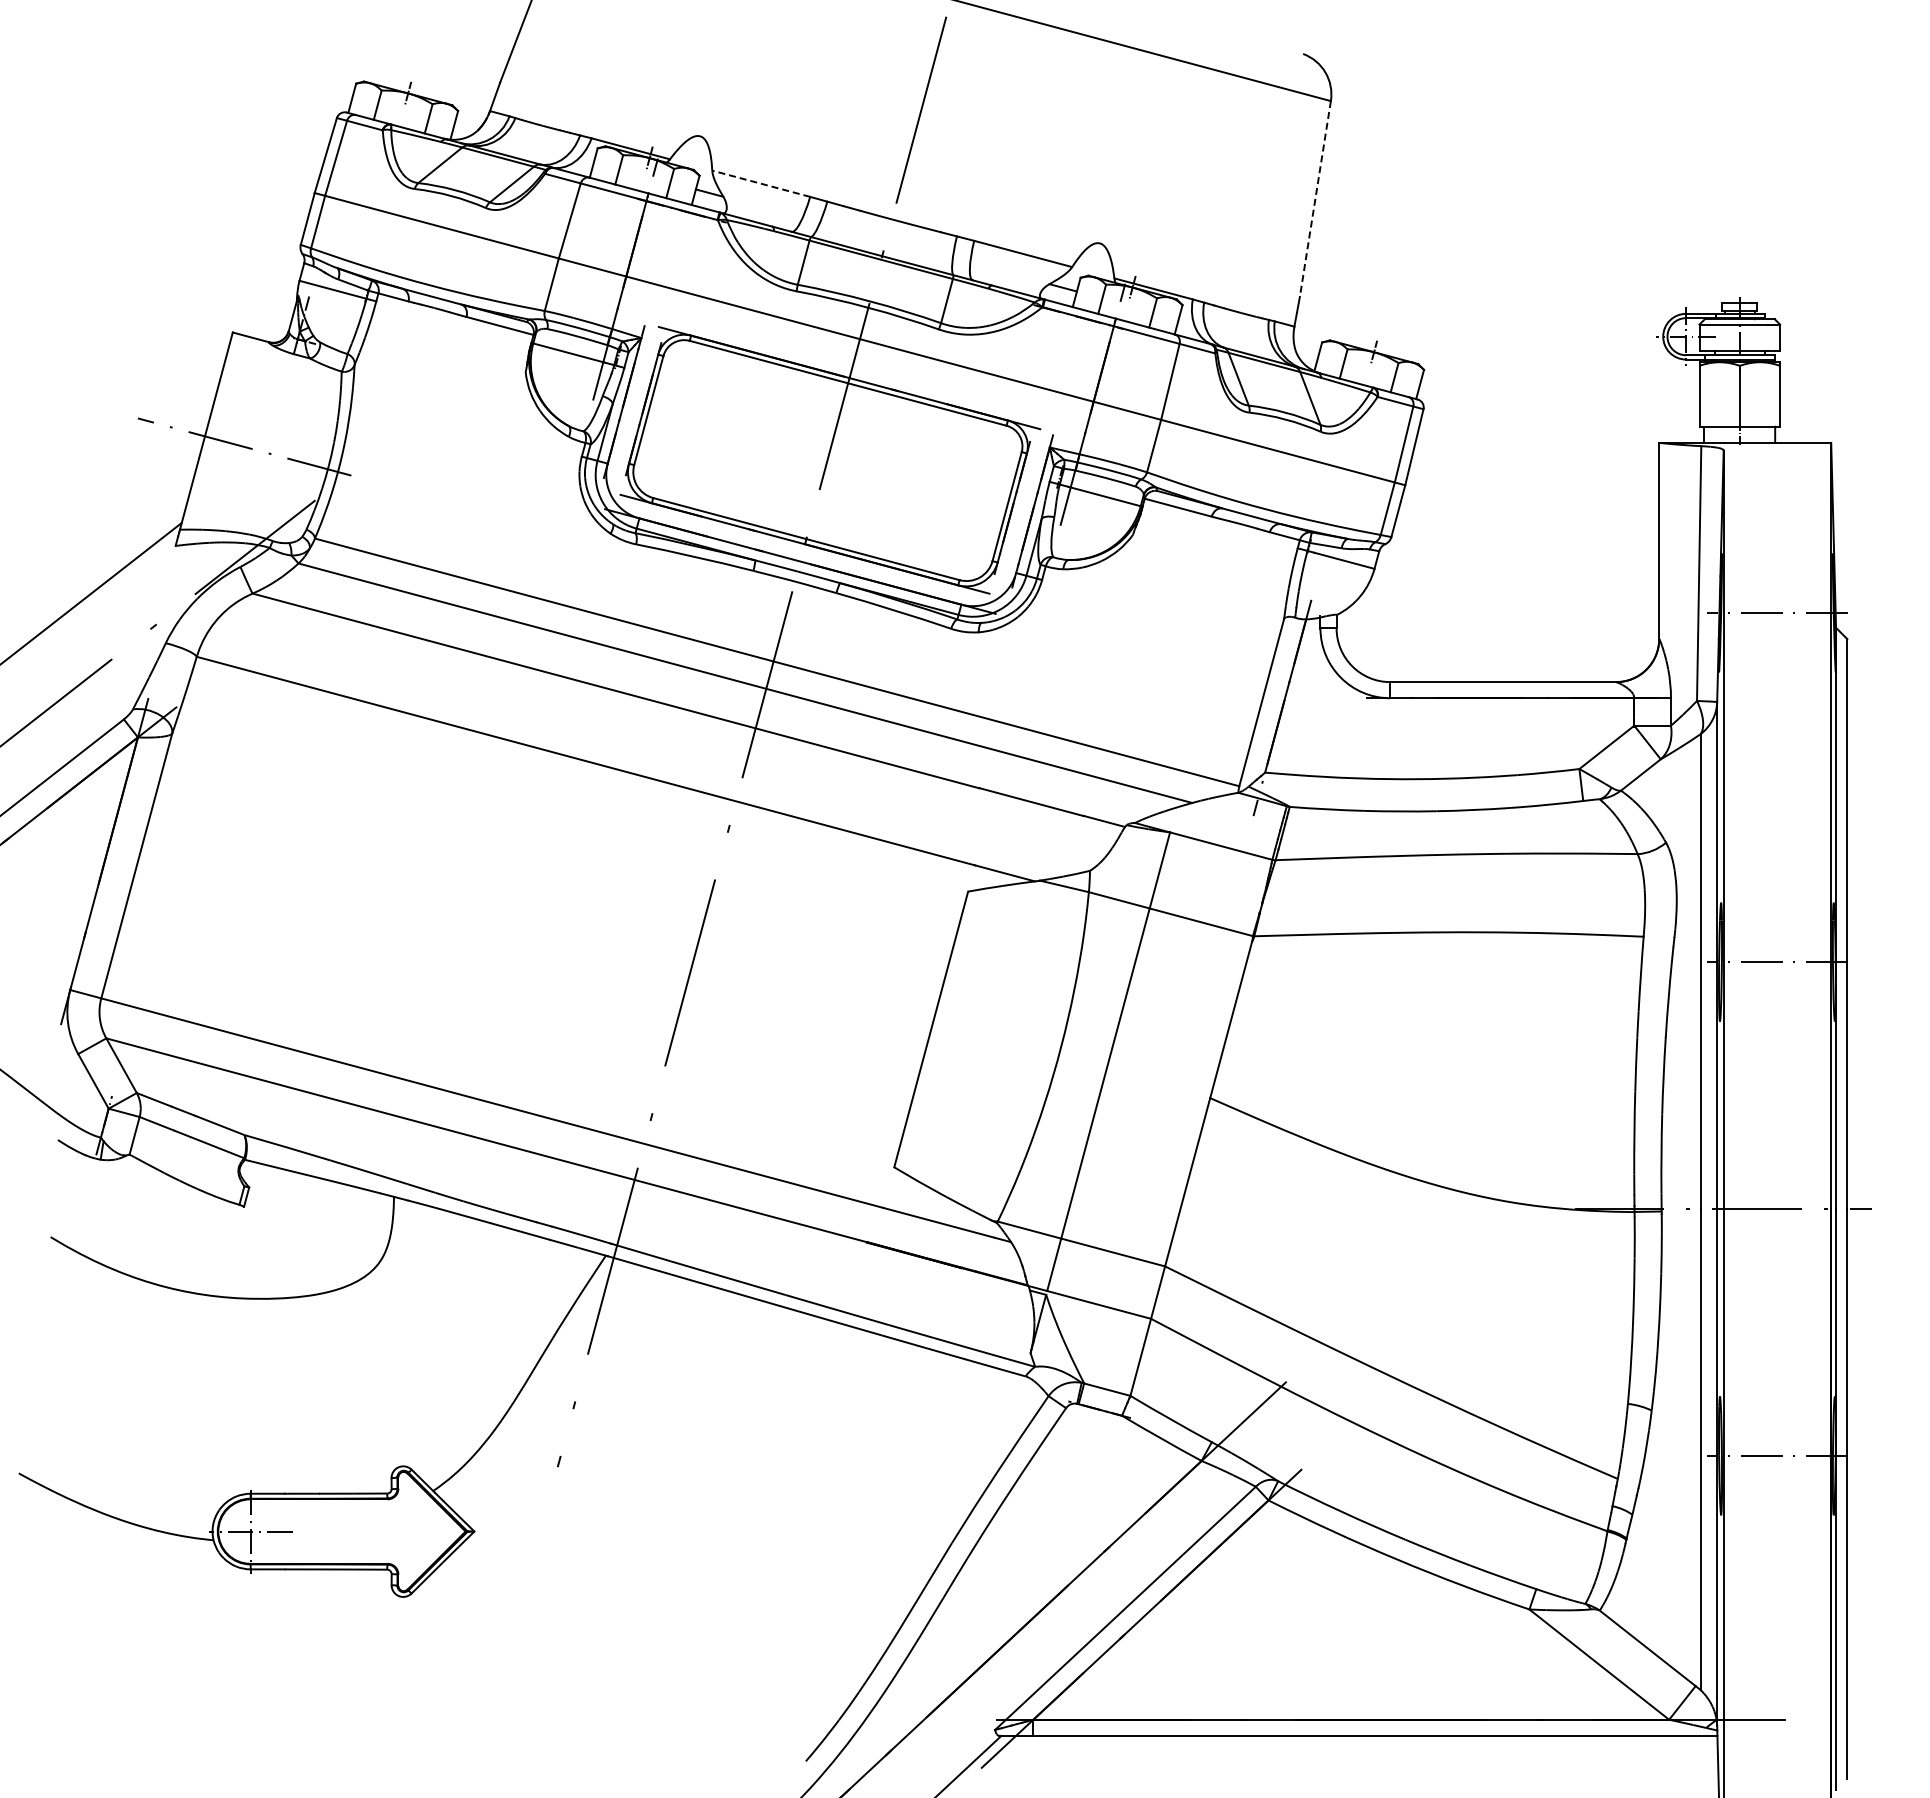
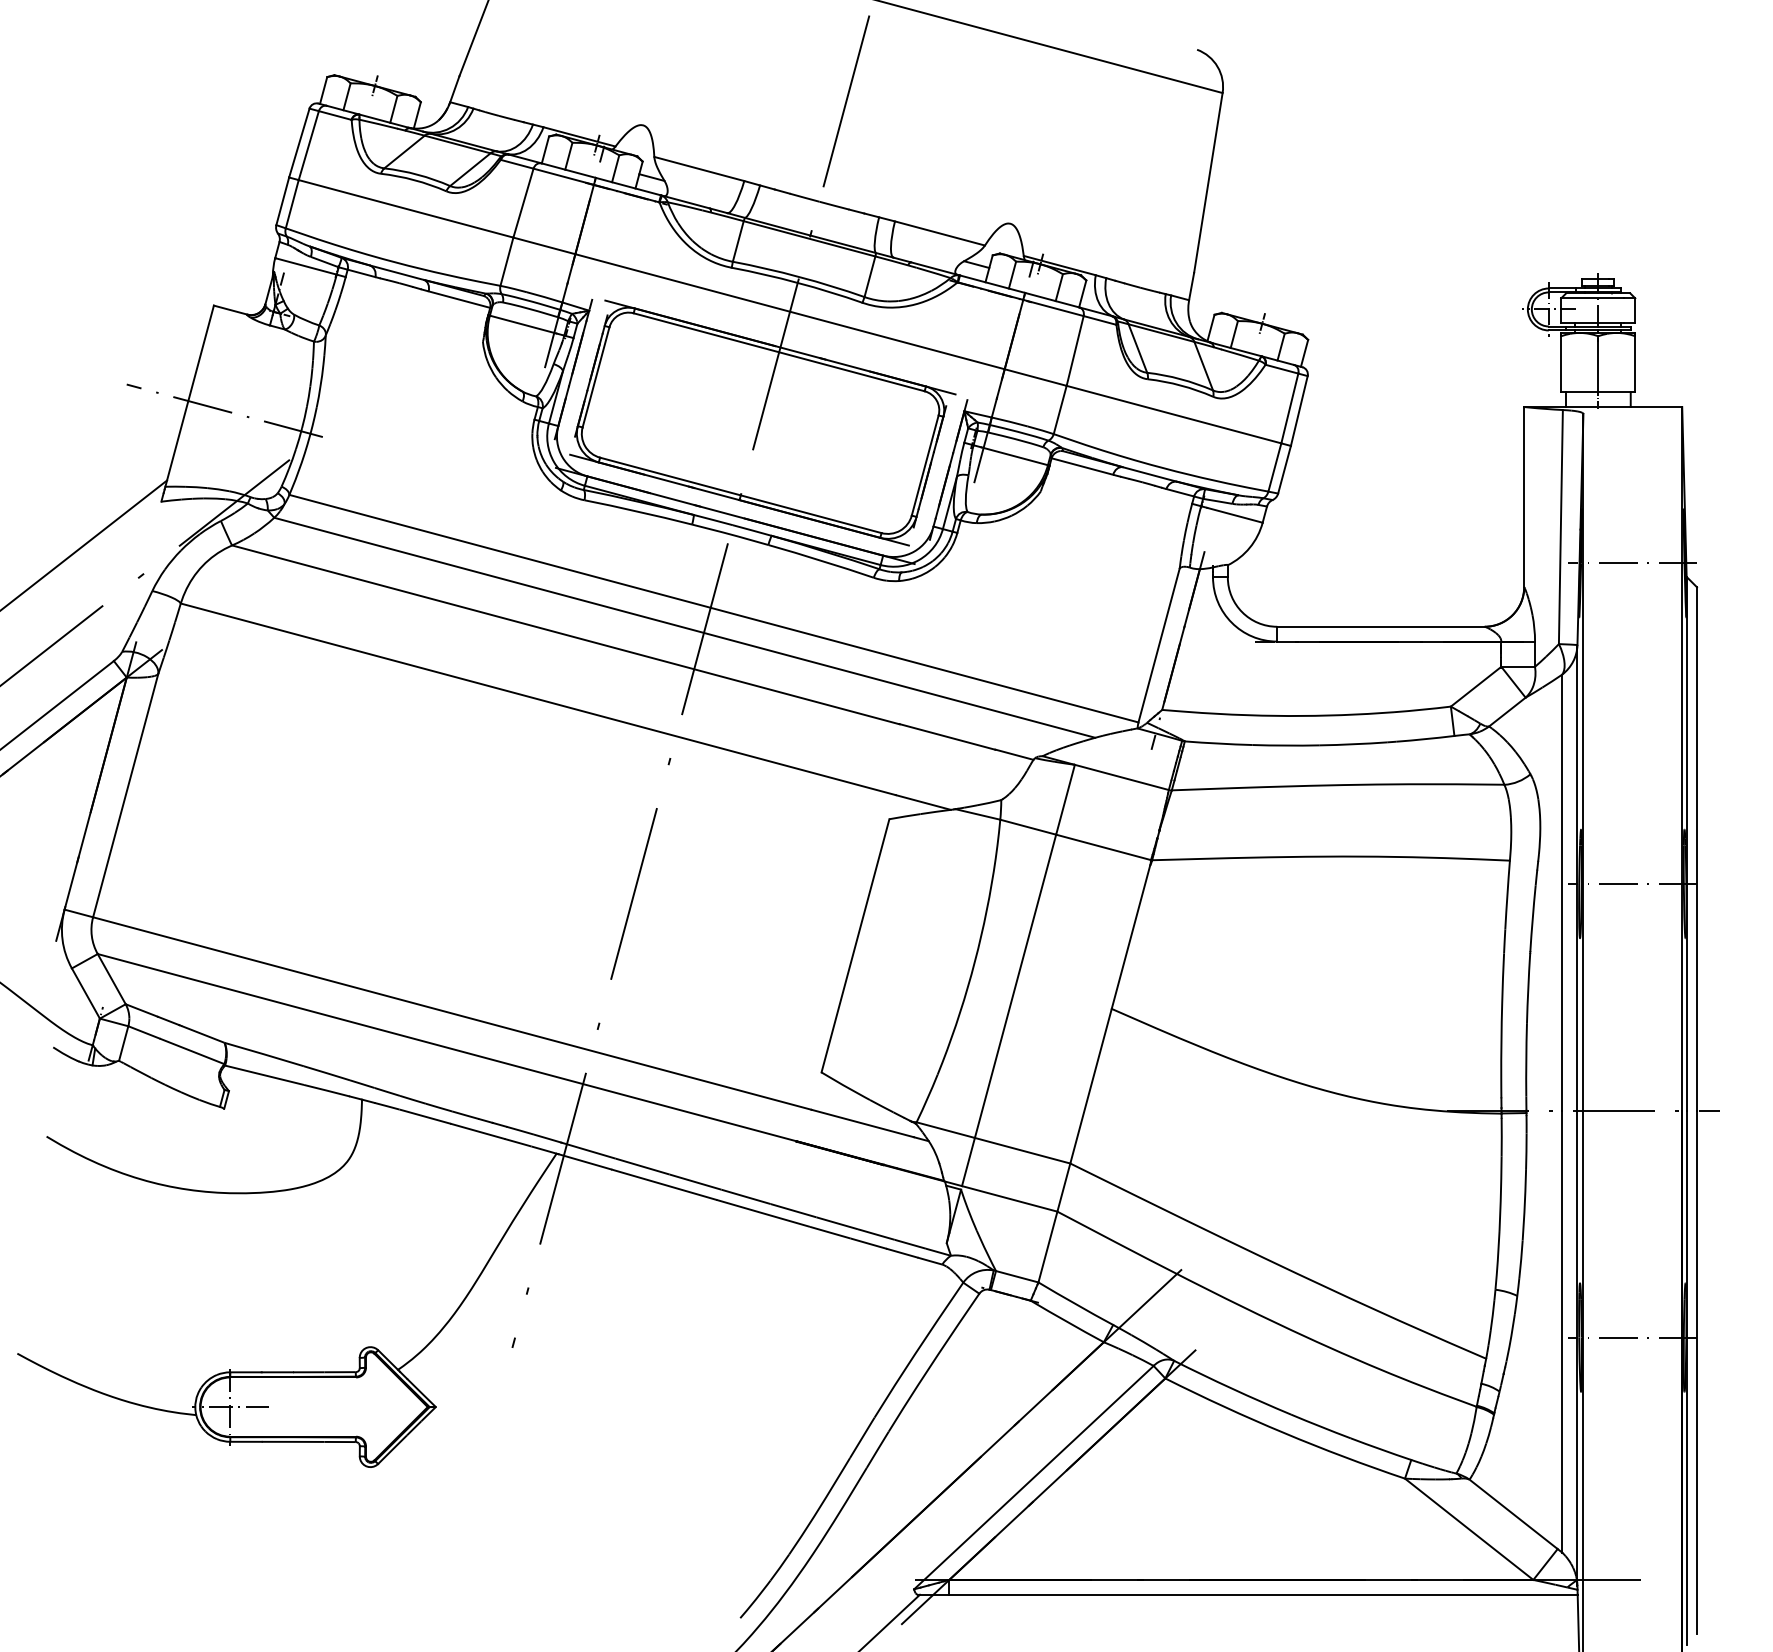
line: (761, 183) -> (699, 168), dashed -> solid
line: (1315, 199) -> (1208, 183), dashed -> solid

